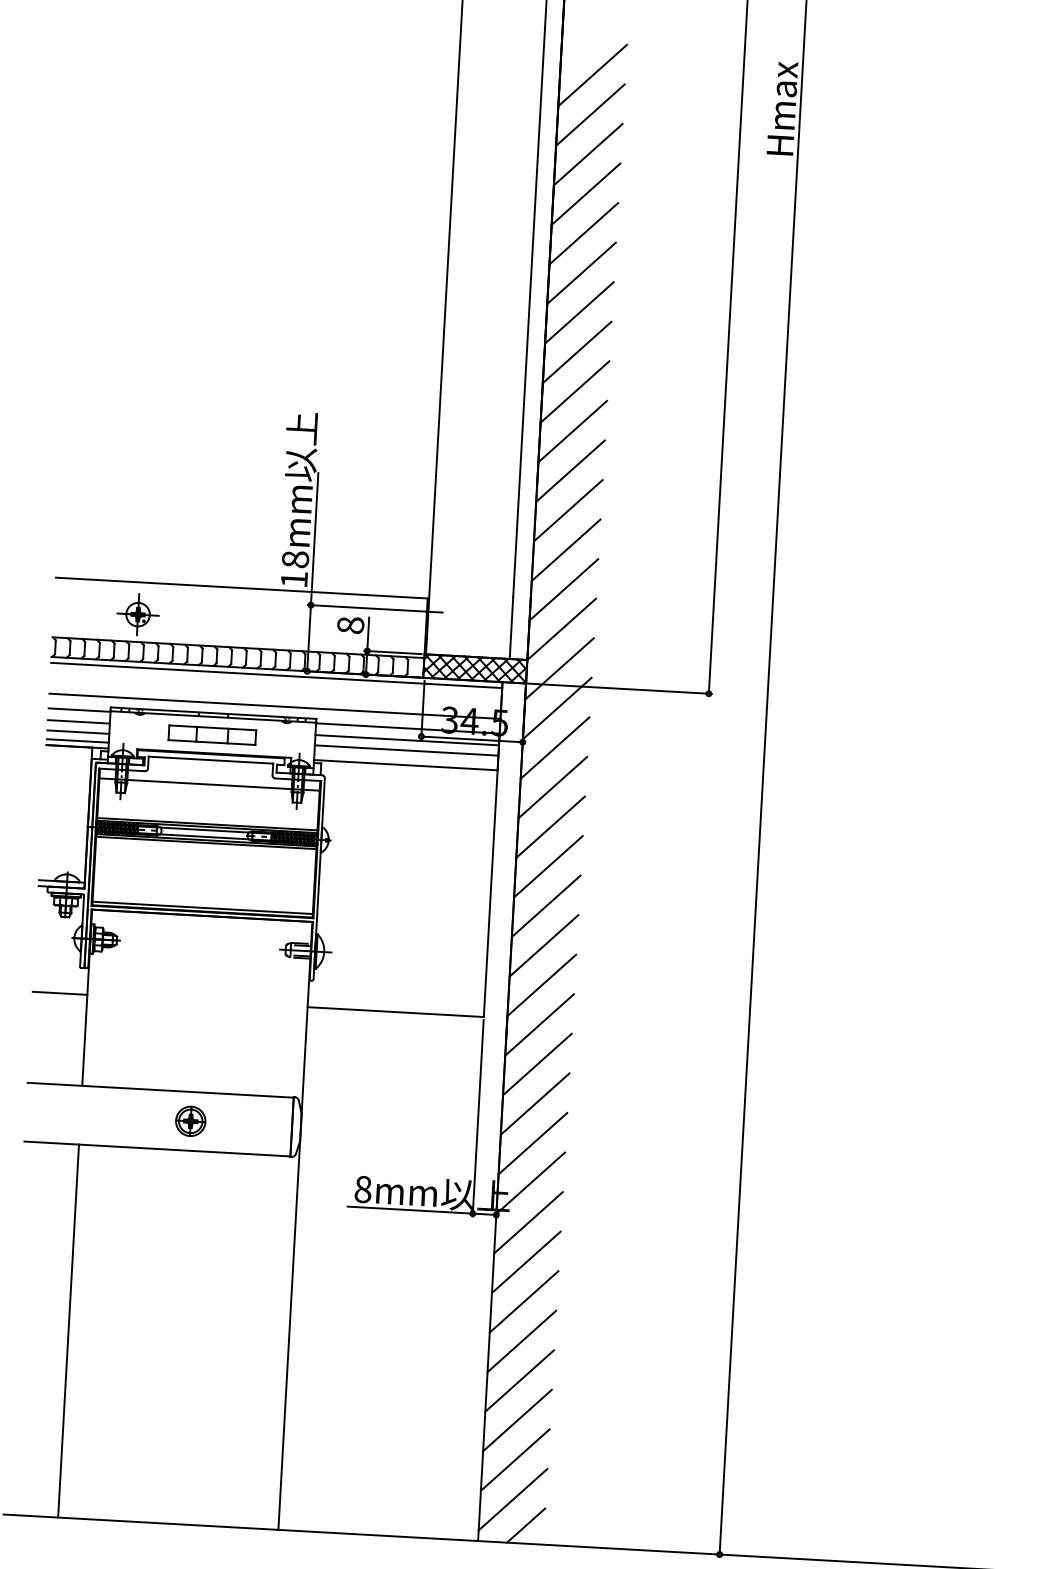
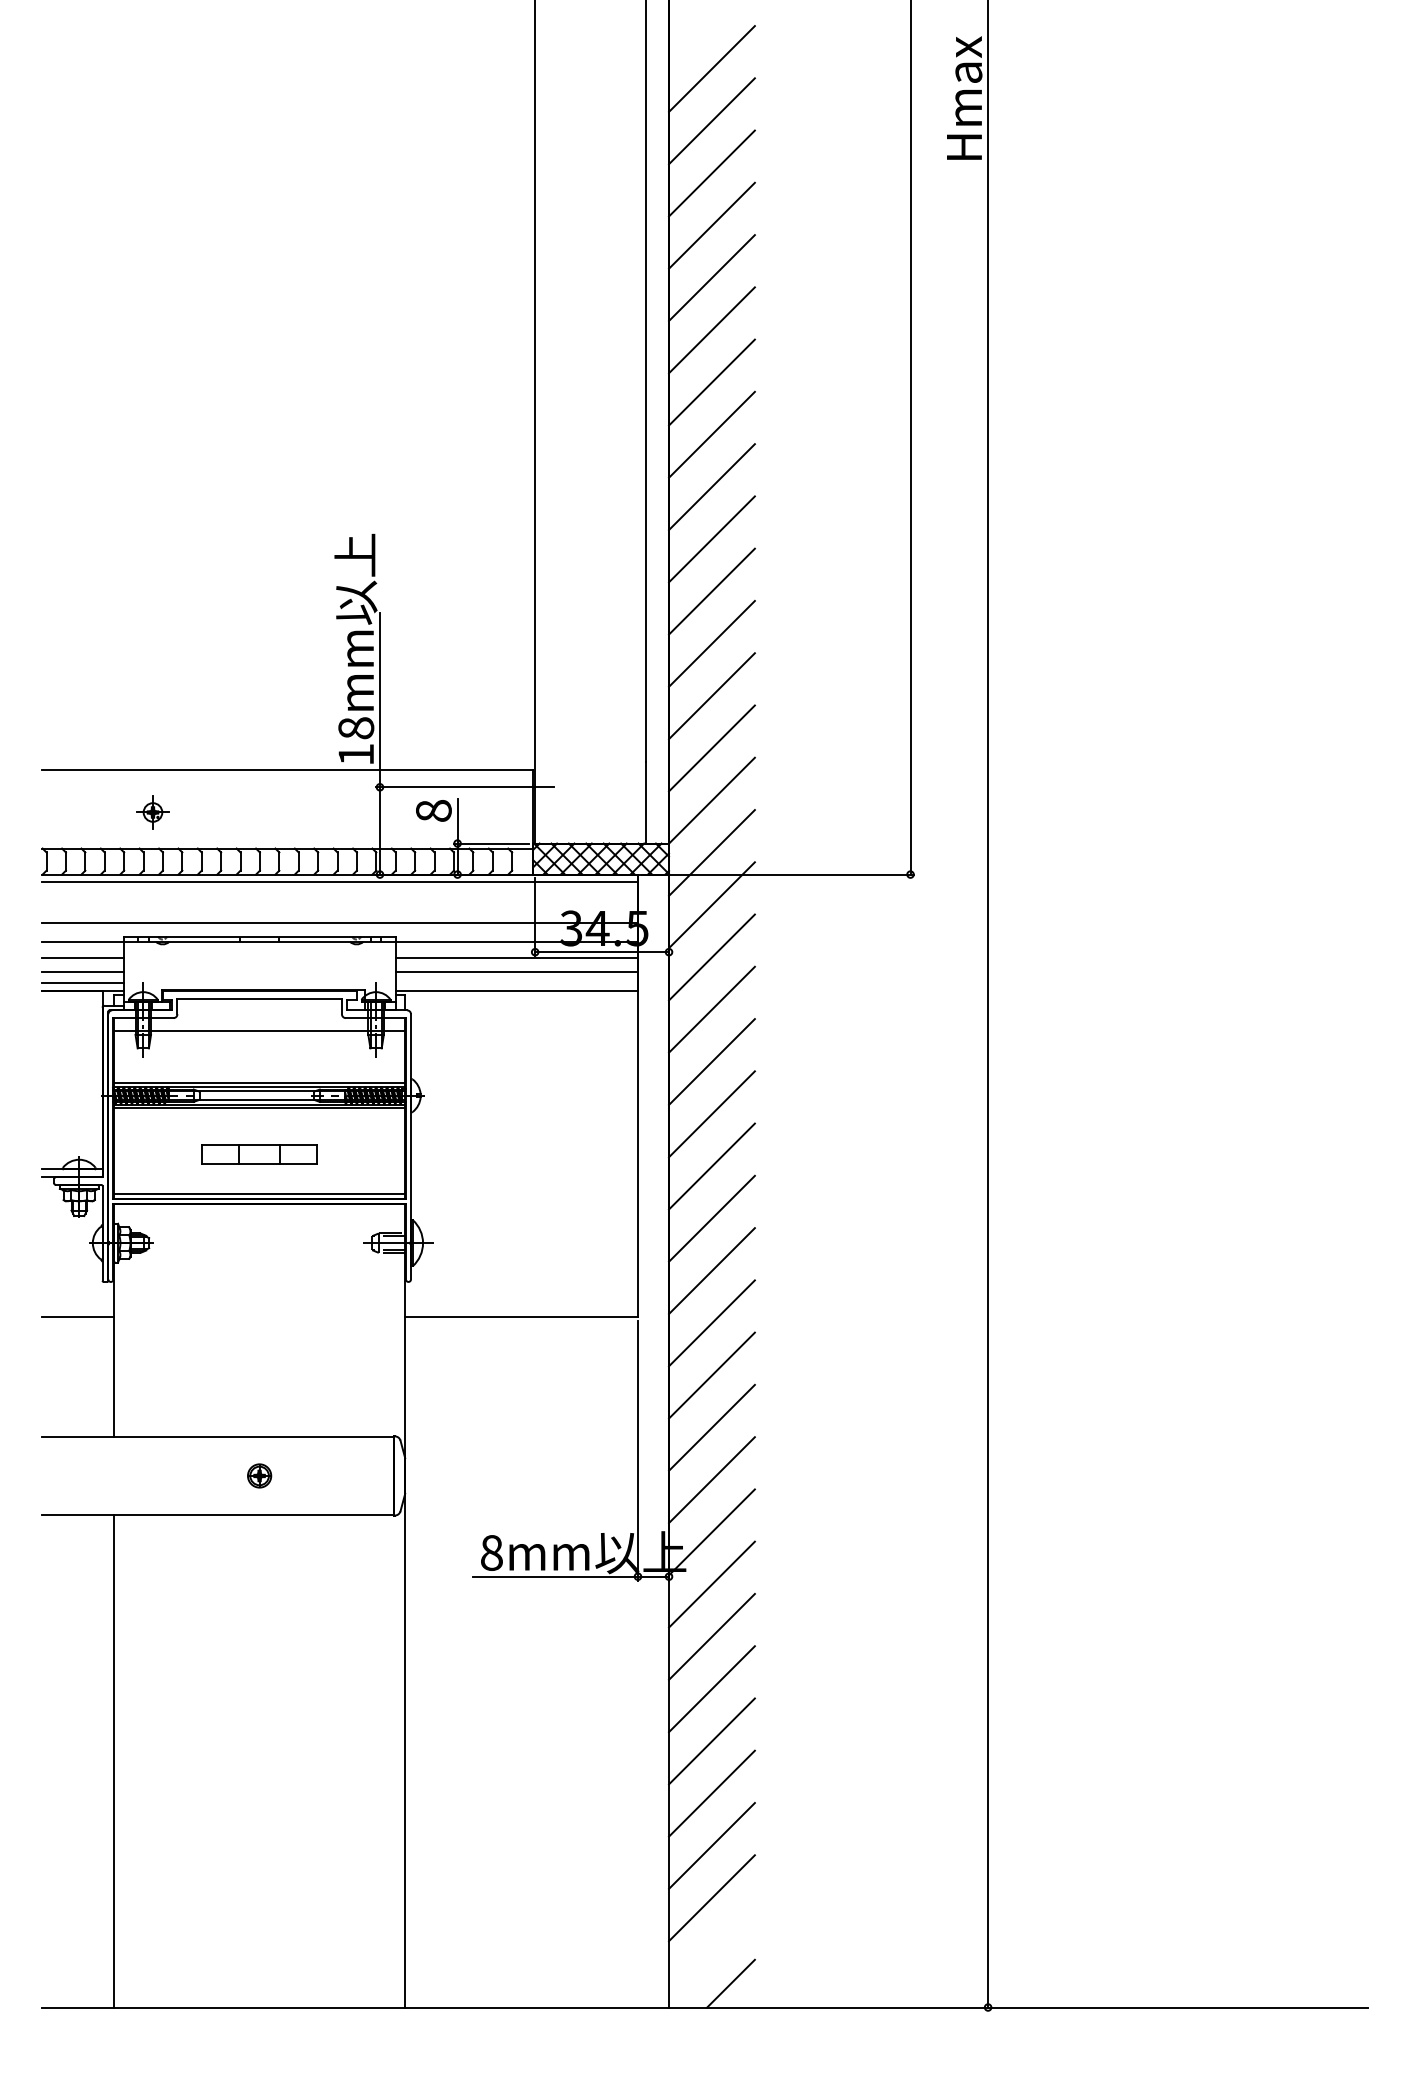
part: (137, 614) -> (152, 812), size x0.6
part: (212, 735) -> (259, 1154), moved
part: (190, 1121) -> (259, 1475), size x0.6
line: (512, 1499) -> (711, 1950), removed

